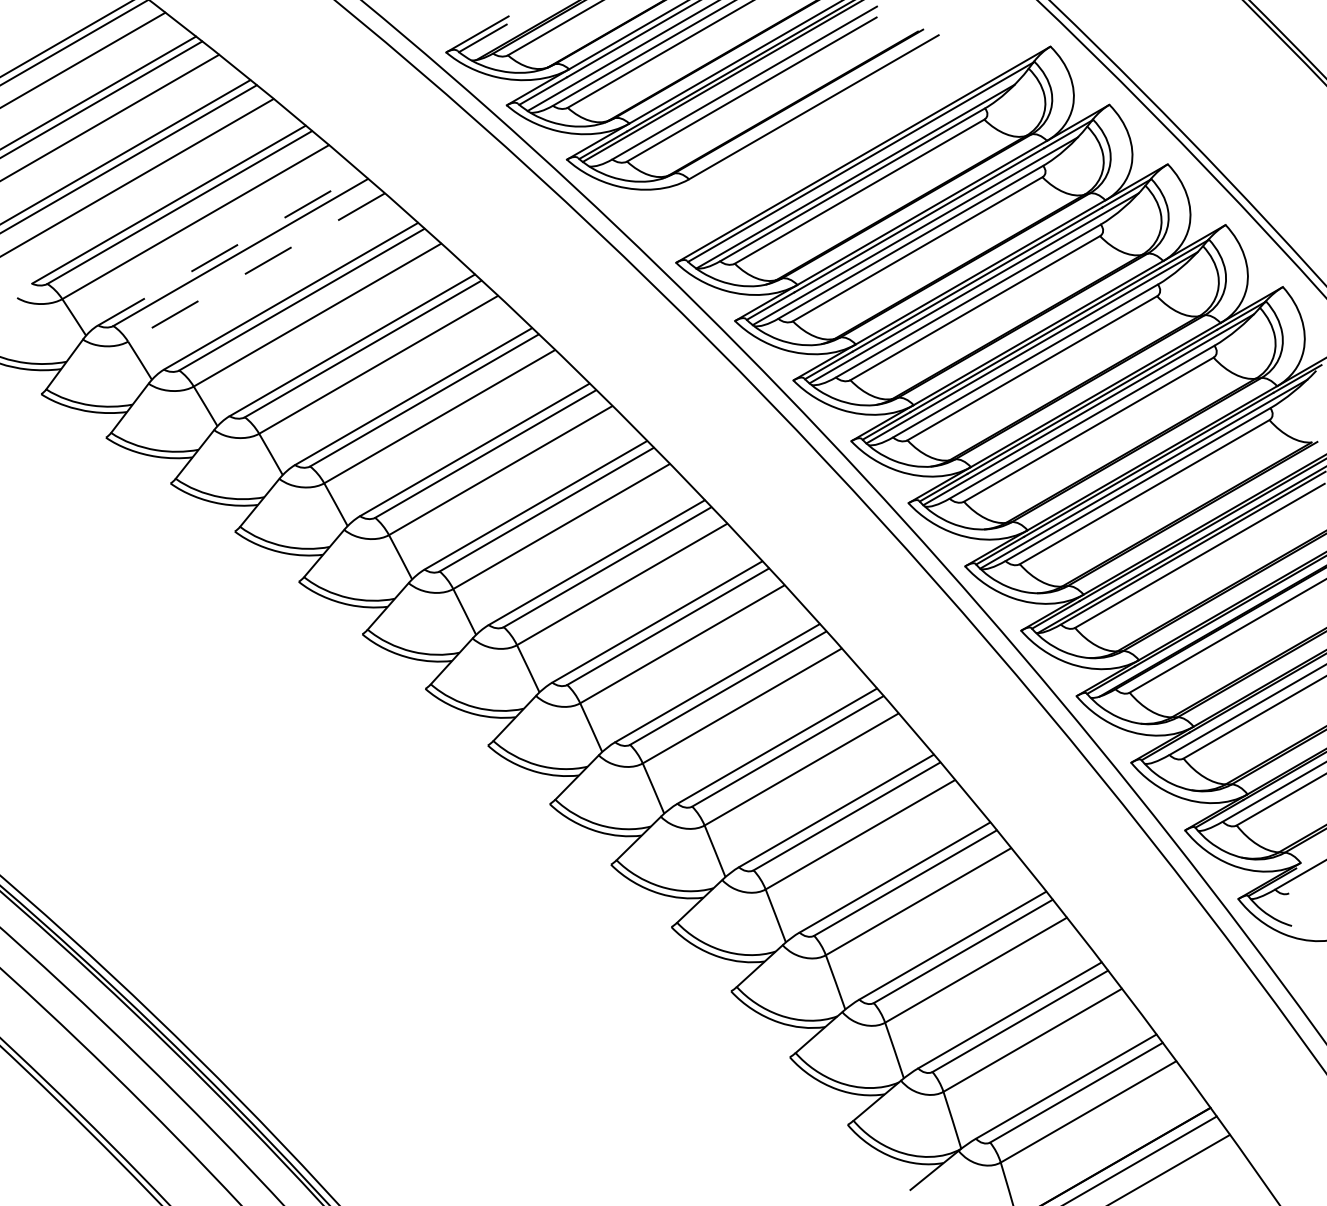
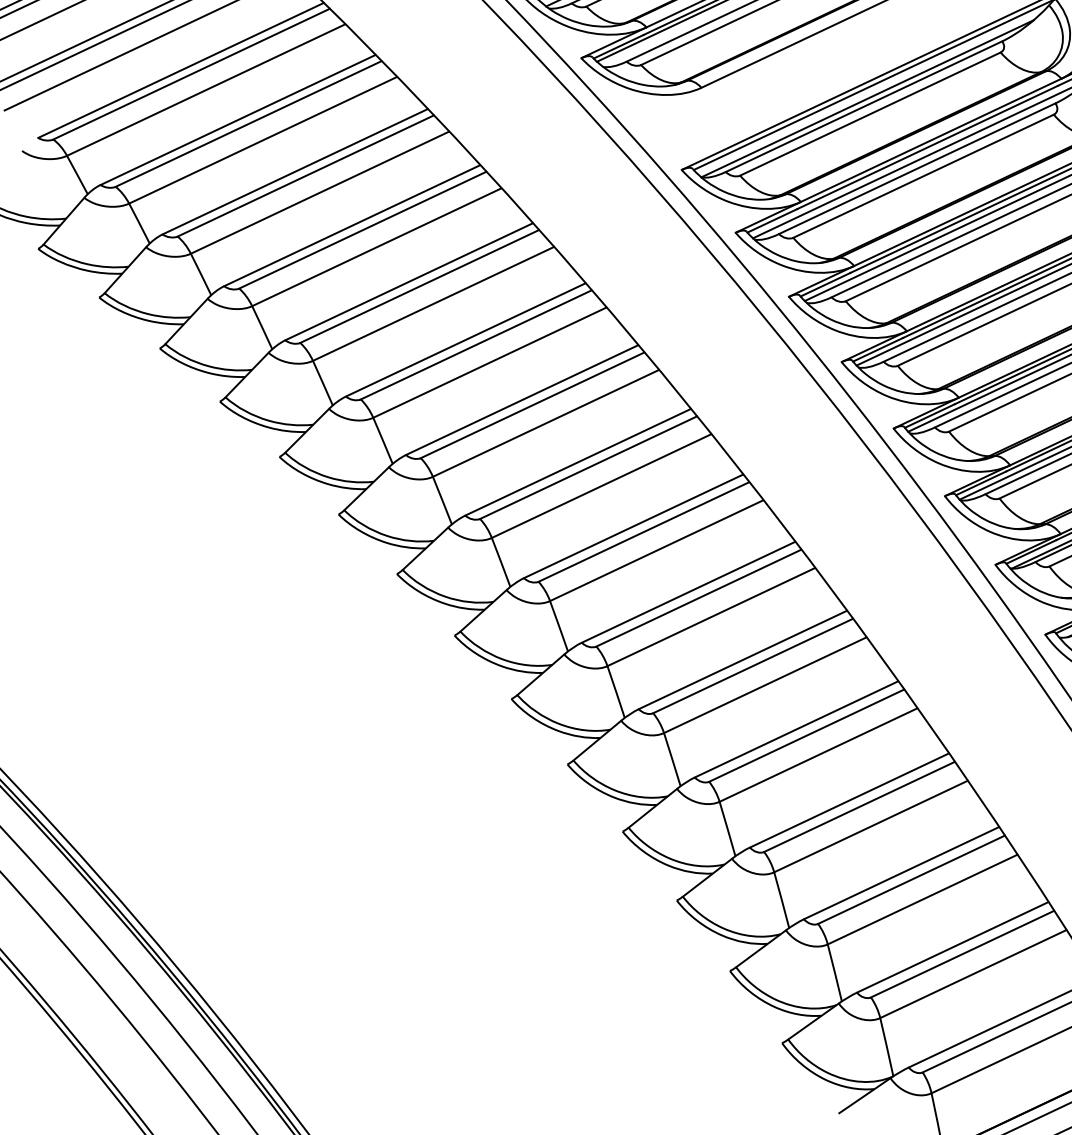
line: (230, 249) -> (238, 120), dashed -> solid
line: (256, 267) -> (263, 140), dashed -> solid

